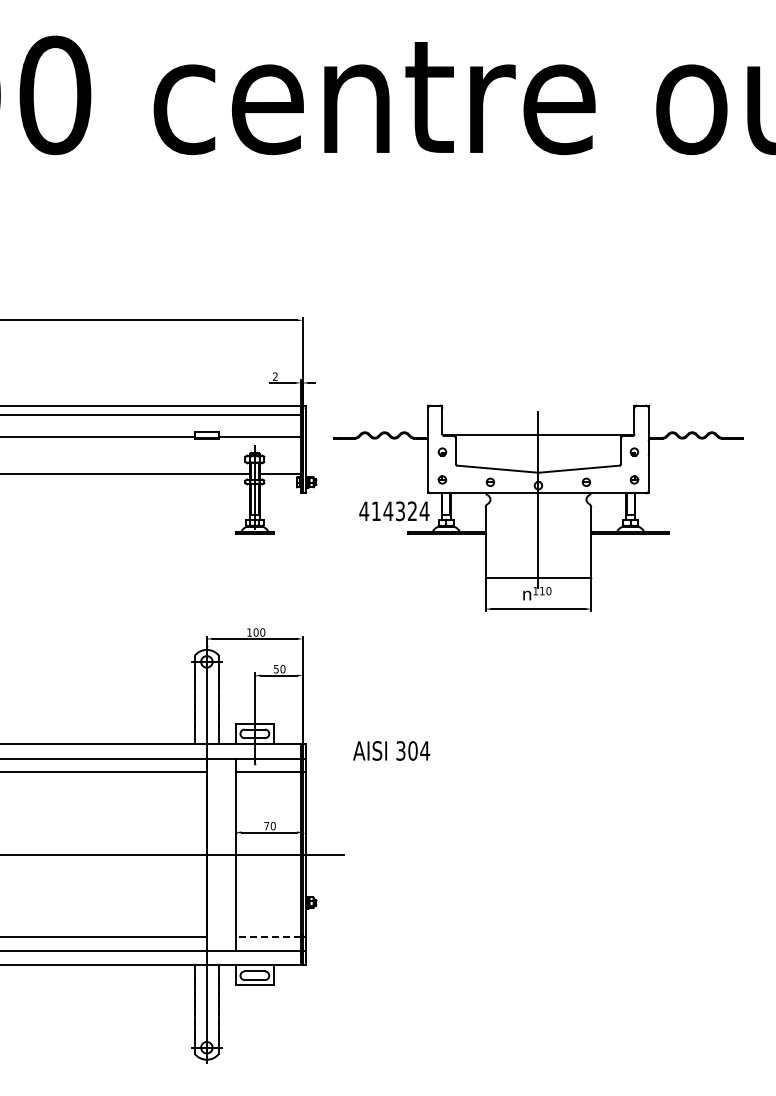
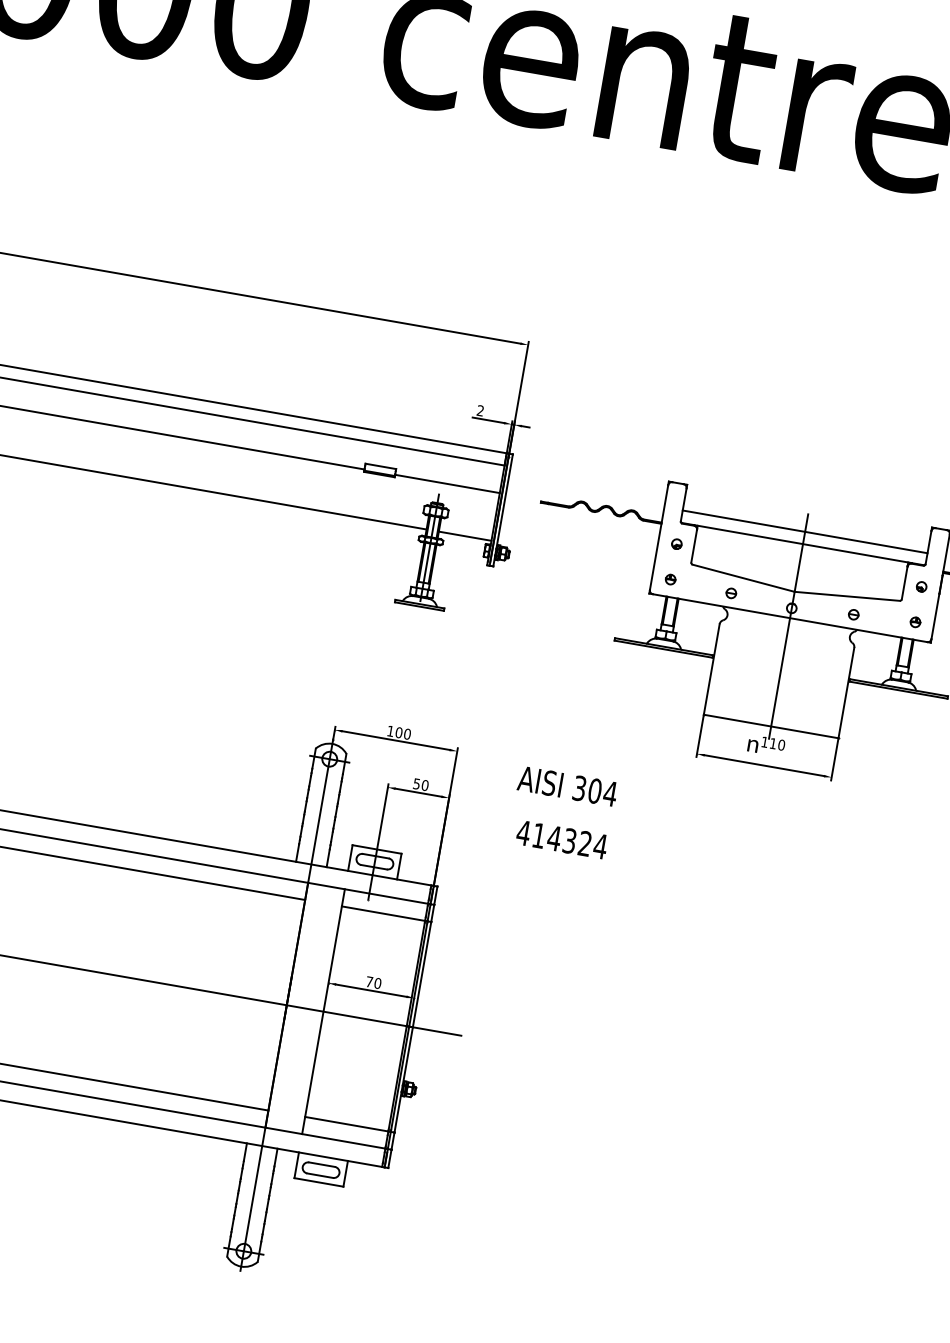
line: (538, 425) -> (805, 531), added
text: (394, 511) -> (562, 840), moved
text: (391, 750) -> (567, 785), moved
line: (268, 937) -> (346, 1124), dashed -> solid

